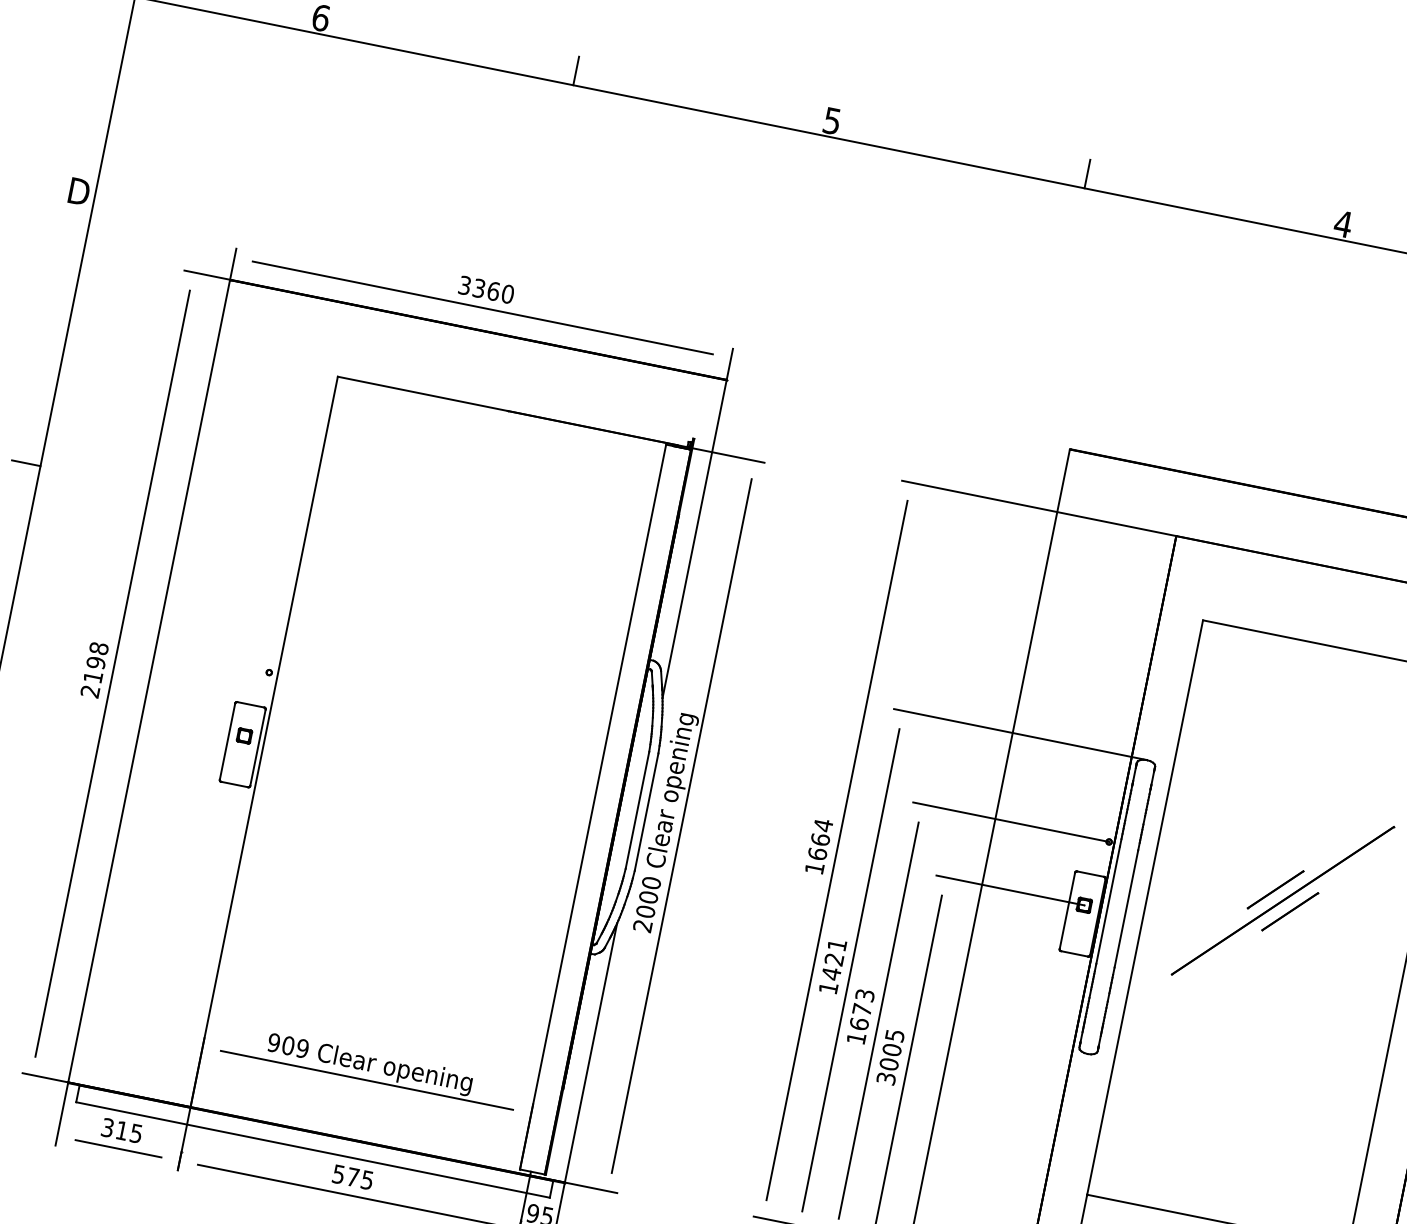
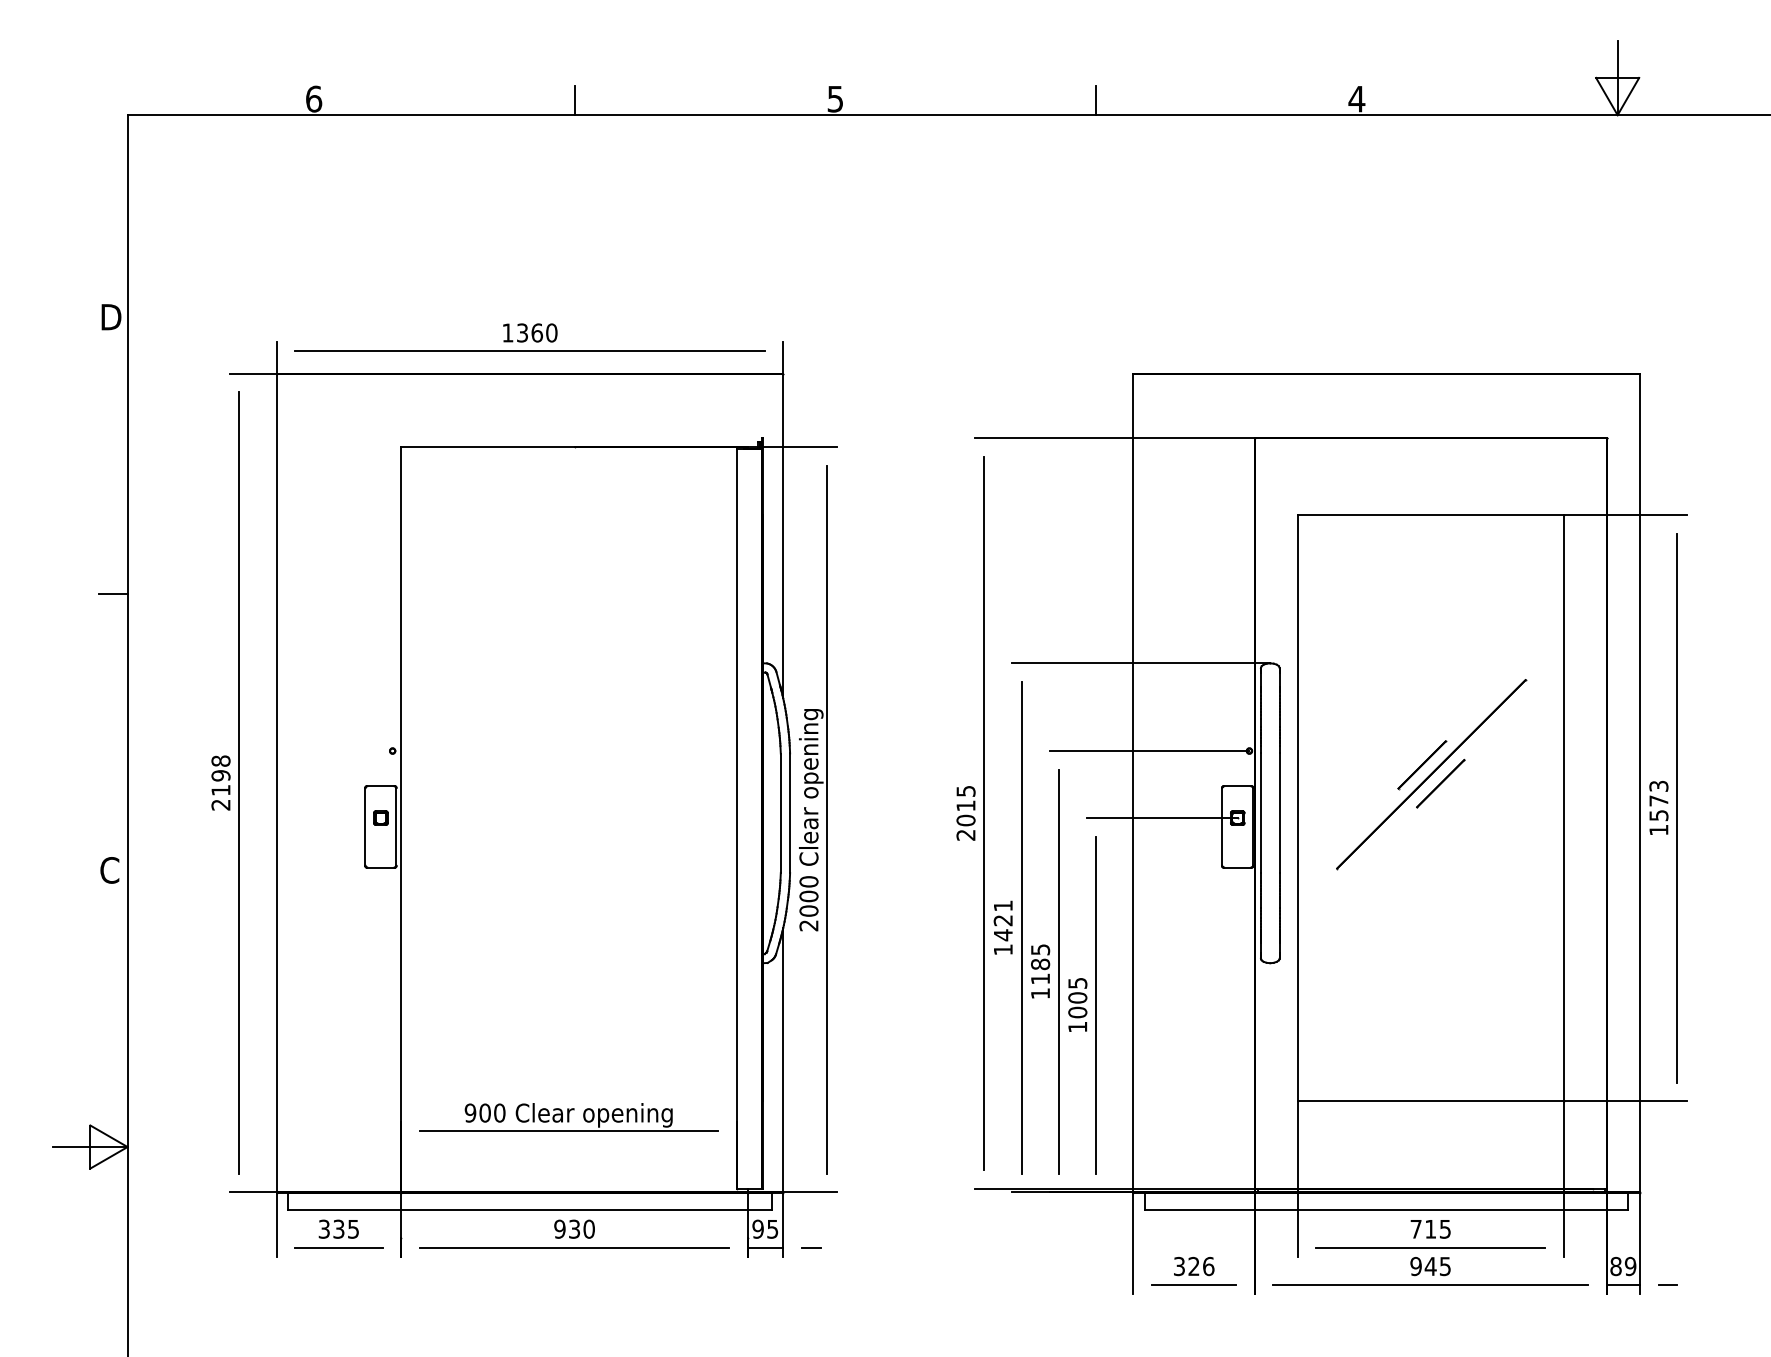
text: (464, 285) -> (507, 332), 3360 -> 1360
text: (818, 846) -> (965, 812), 1664 -> 2015
text: (862, 1009) -> (1040, 964), 1673 -> 1185
text: (302, 1048) -> (499, 1112), 909 -> 900
text: (886, 1077) -> (1077, 1026), 3005 -> 1005
text: (121, 1129) -> (338, 1228), 315 -> 335
text: (353, 1176) -> (574, 1228), 575 -> 930

